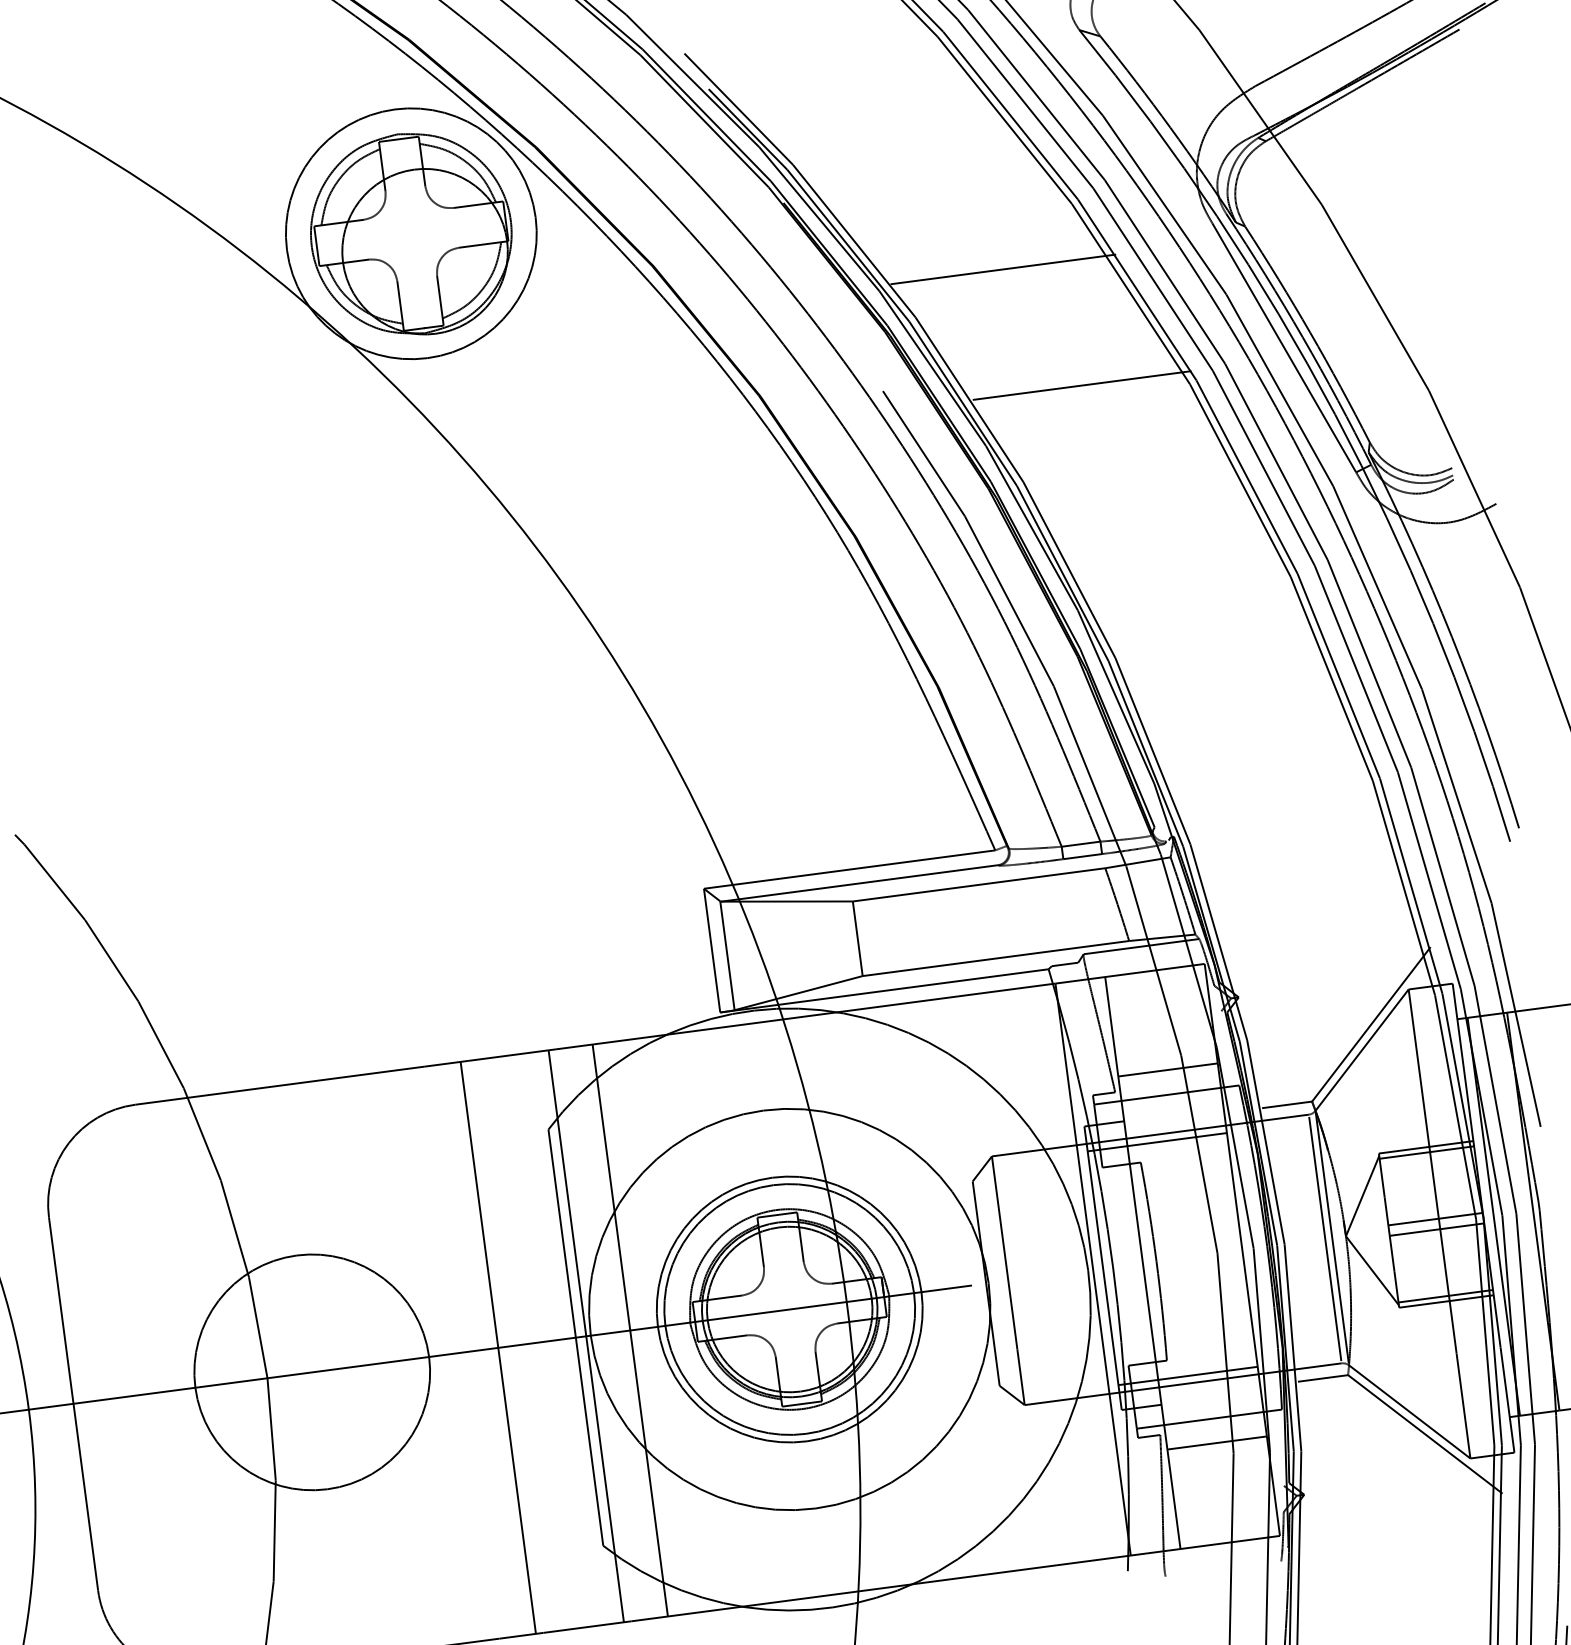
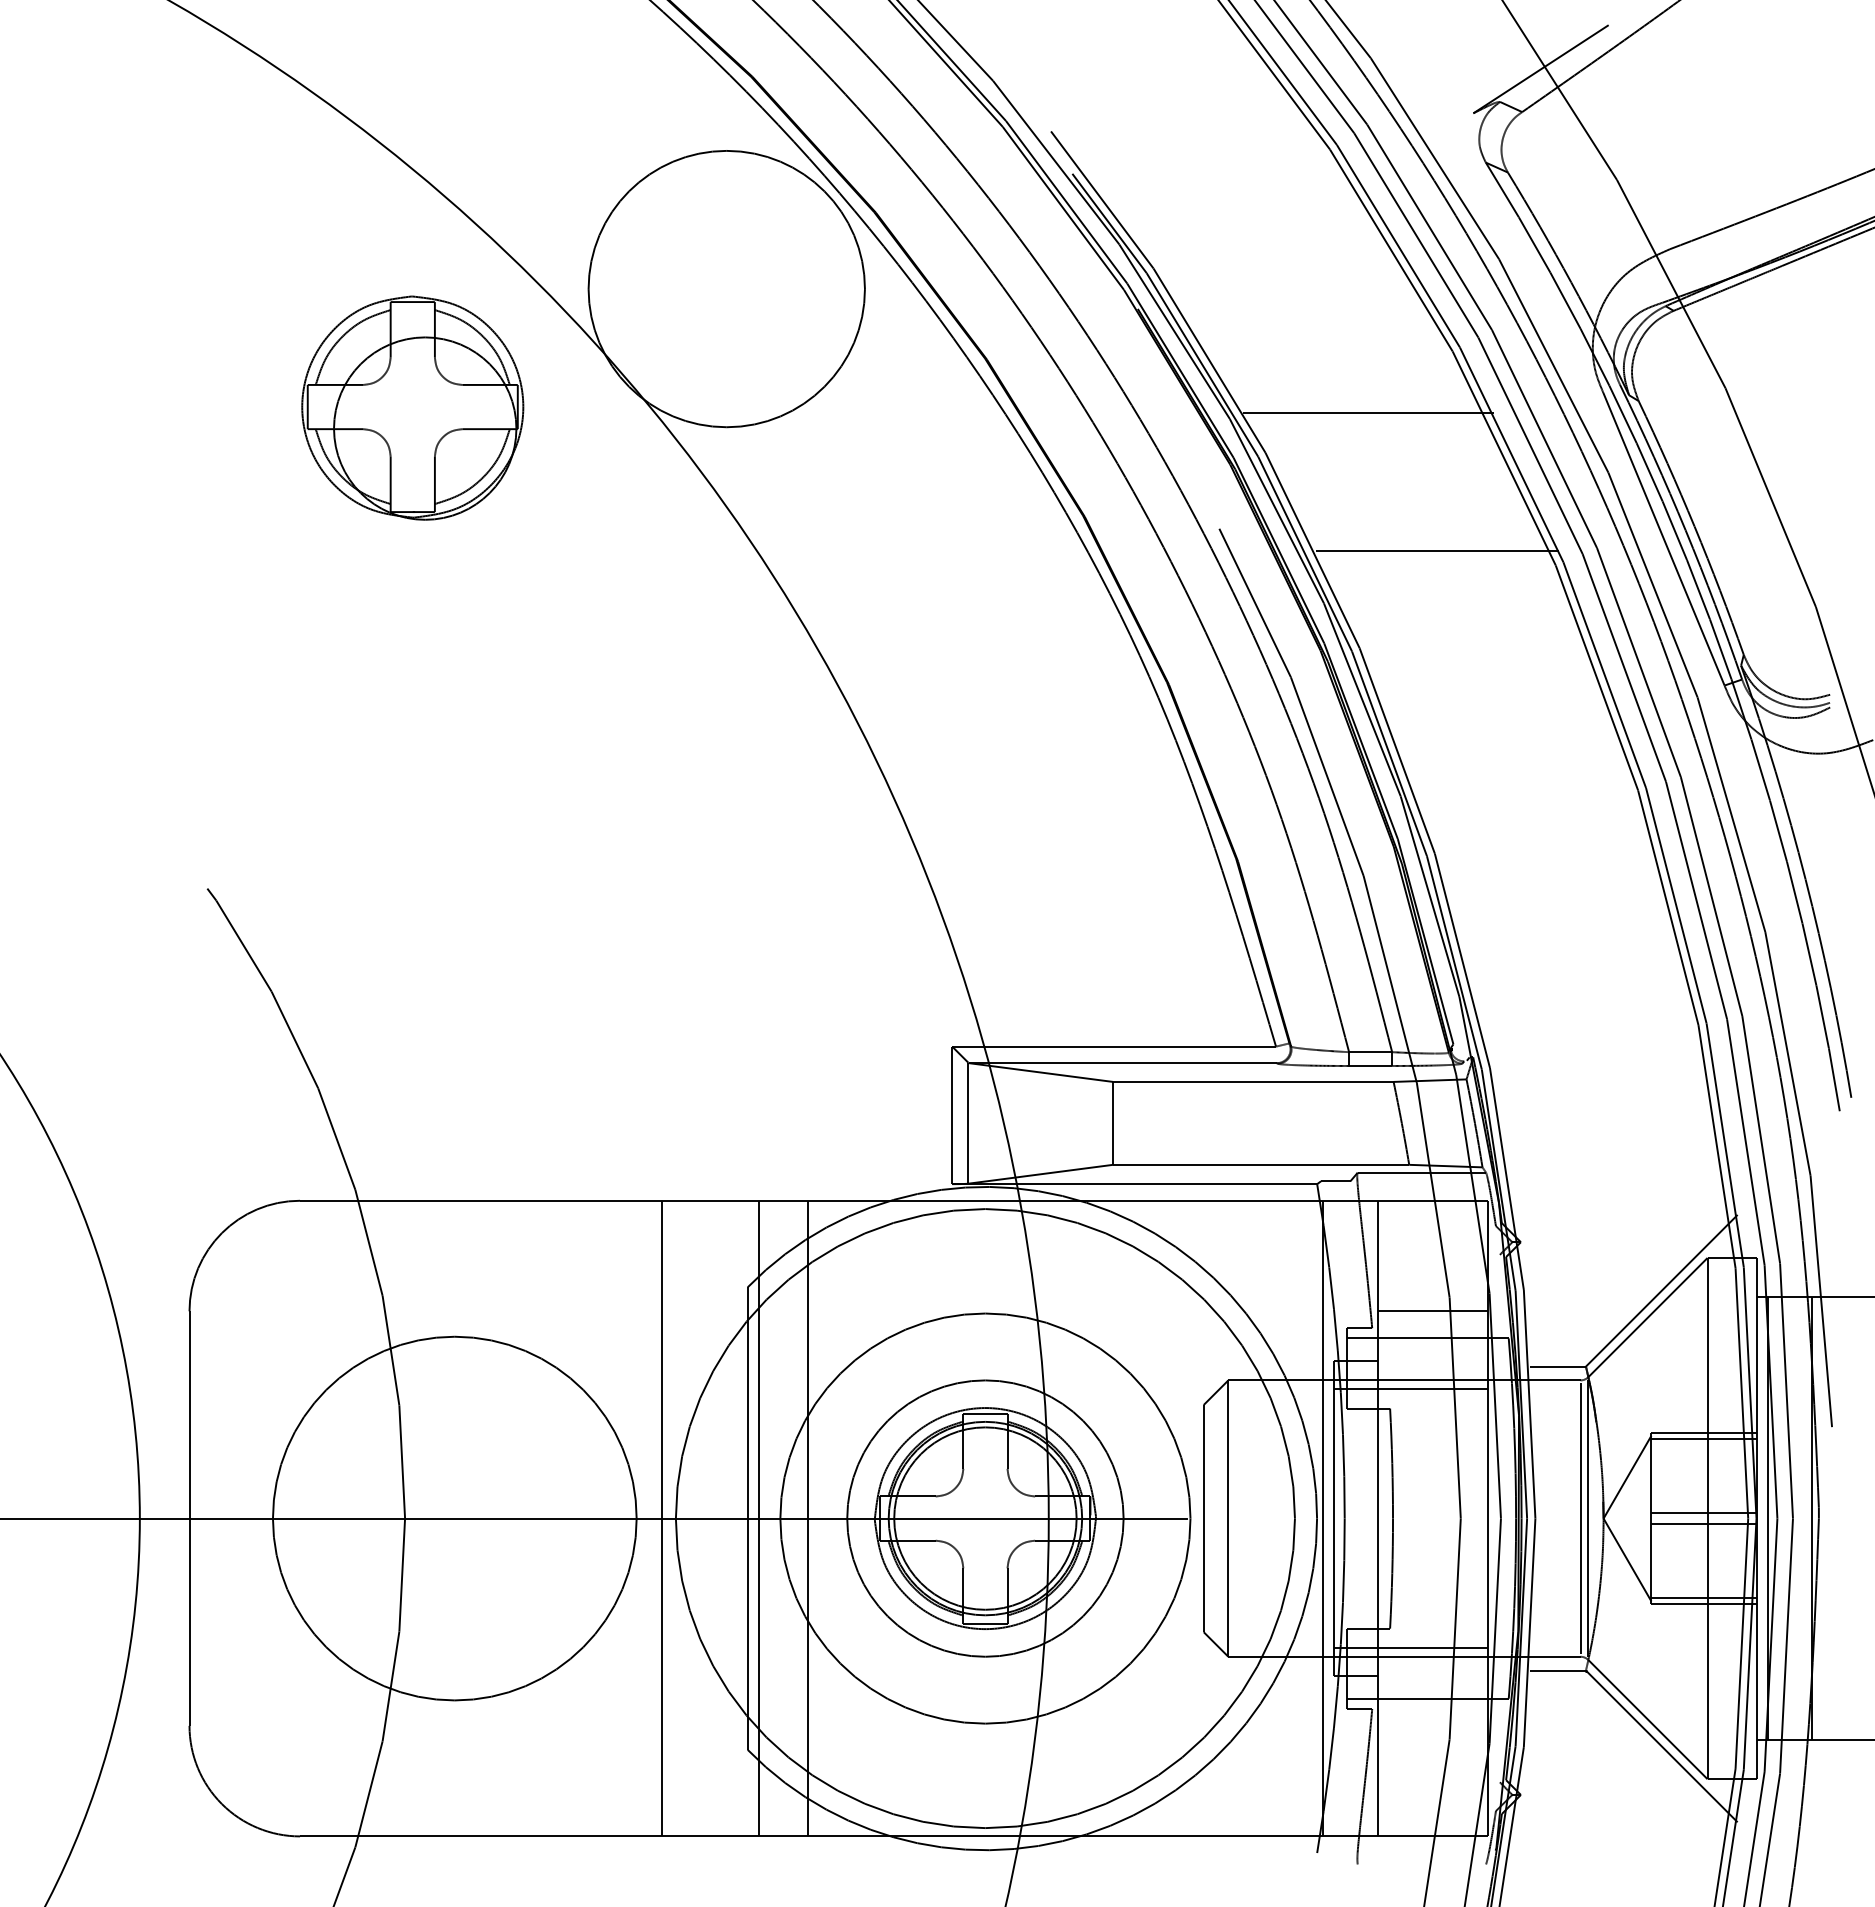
part: (411, 234) -> (412, 407), moved
circle: (788, 1309) -> (984, 1518), size x1.4
circle: (789, 1309) -> (985, 1518), size x1.4
circle: (311, 1372) -> (454, 1518), size x1.4
line: (1216, 1442) -> (1432, 1725), removed

